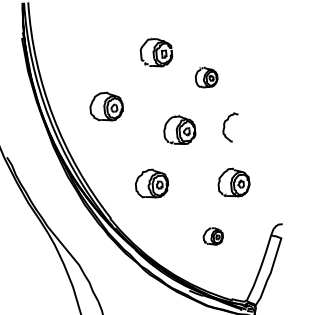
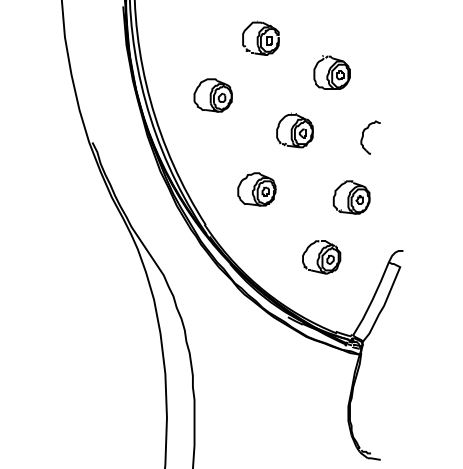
part: (155, 51) -> (260, 37), moved
part: (206, 77) -> (331, 72), size x1.43
part: (224, 128) -> (363, 137), moved
part: (213, 236) -> (321, 257), size x1.67

